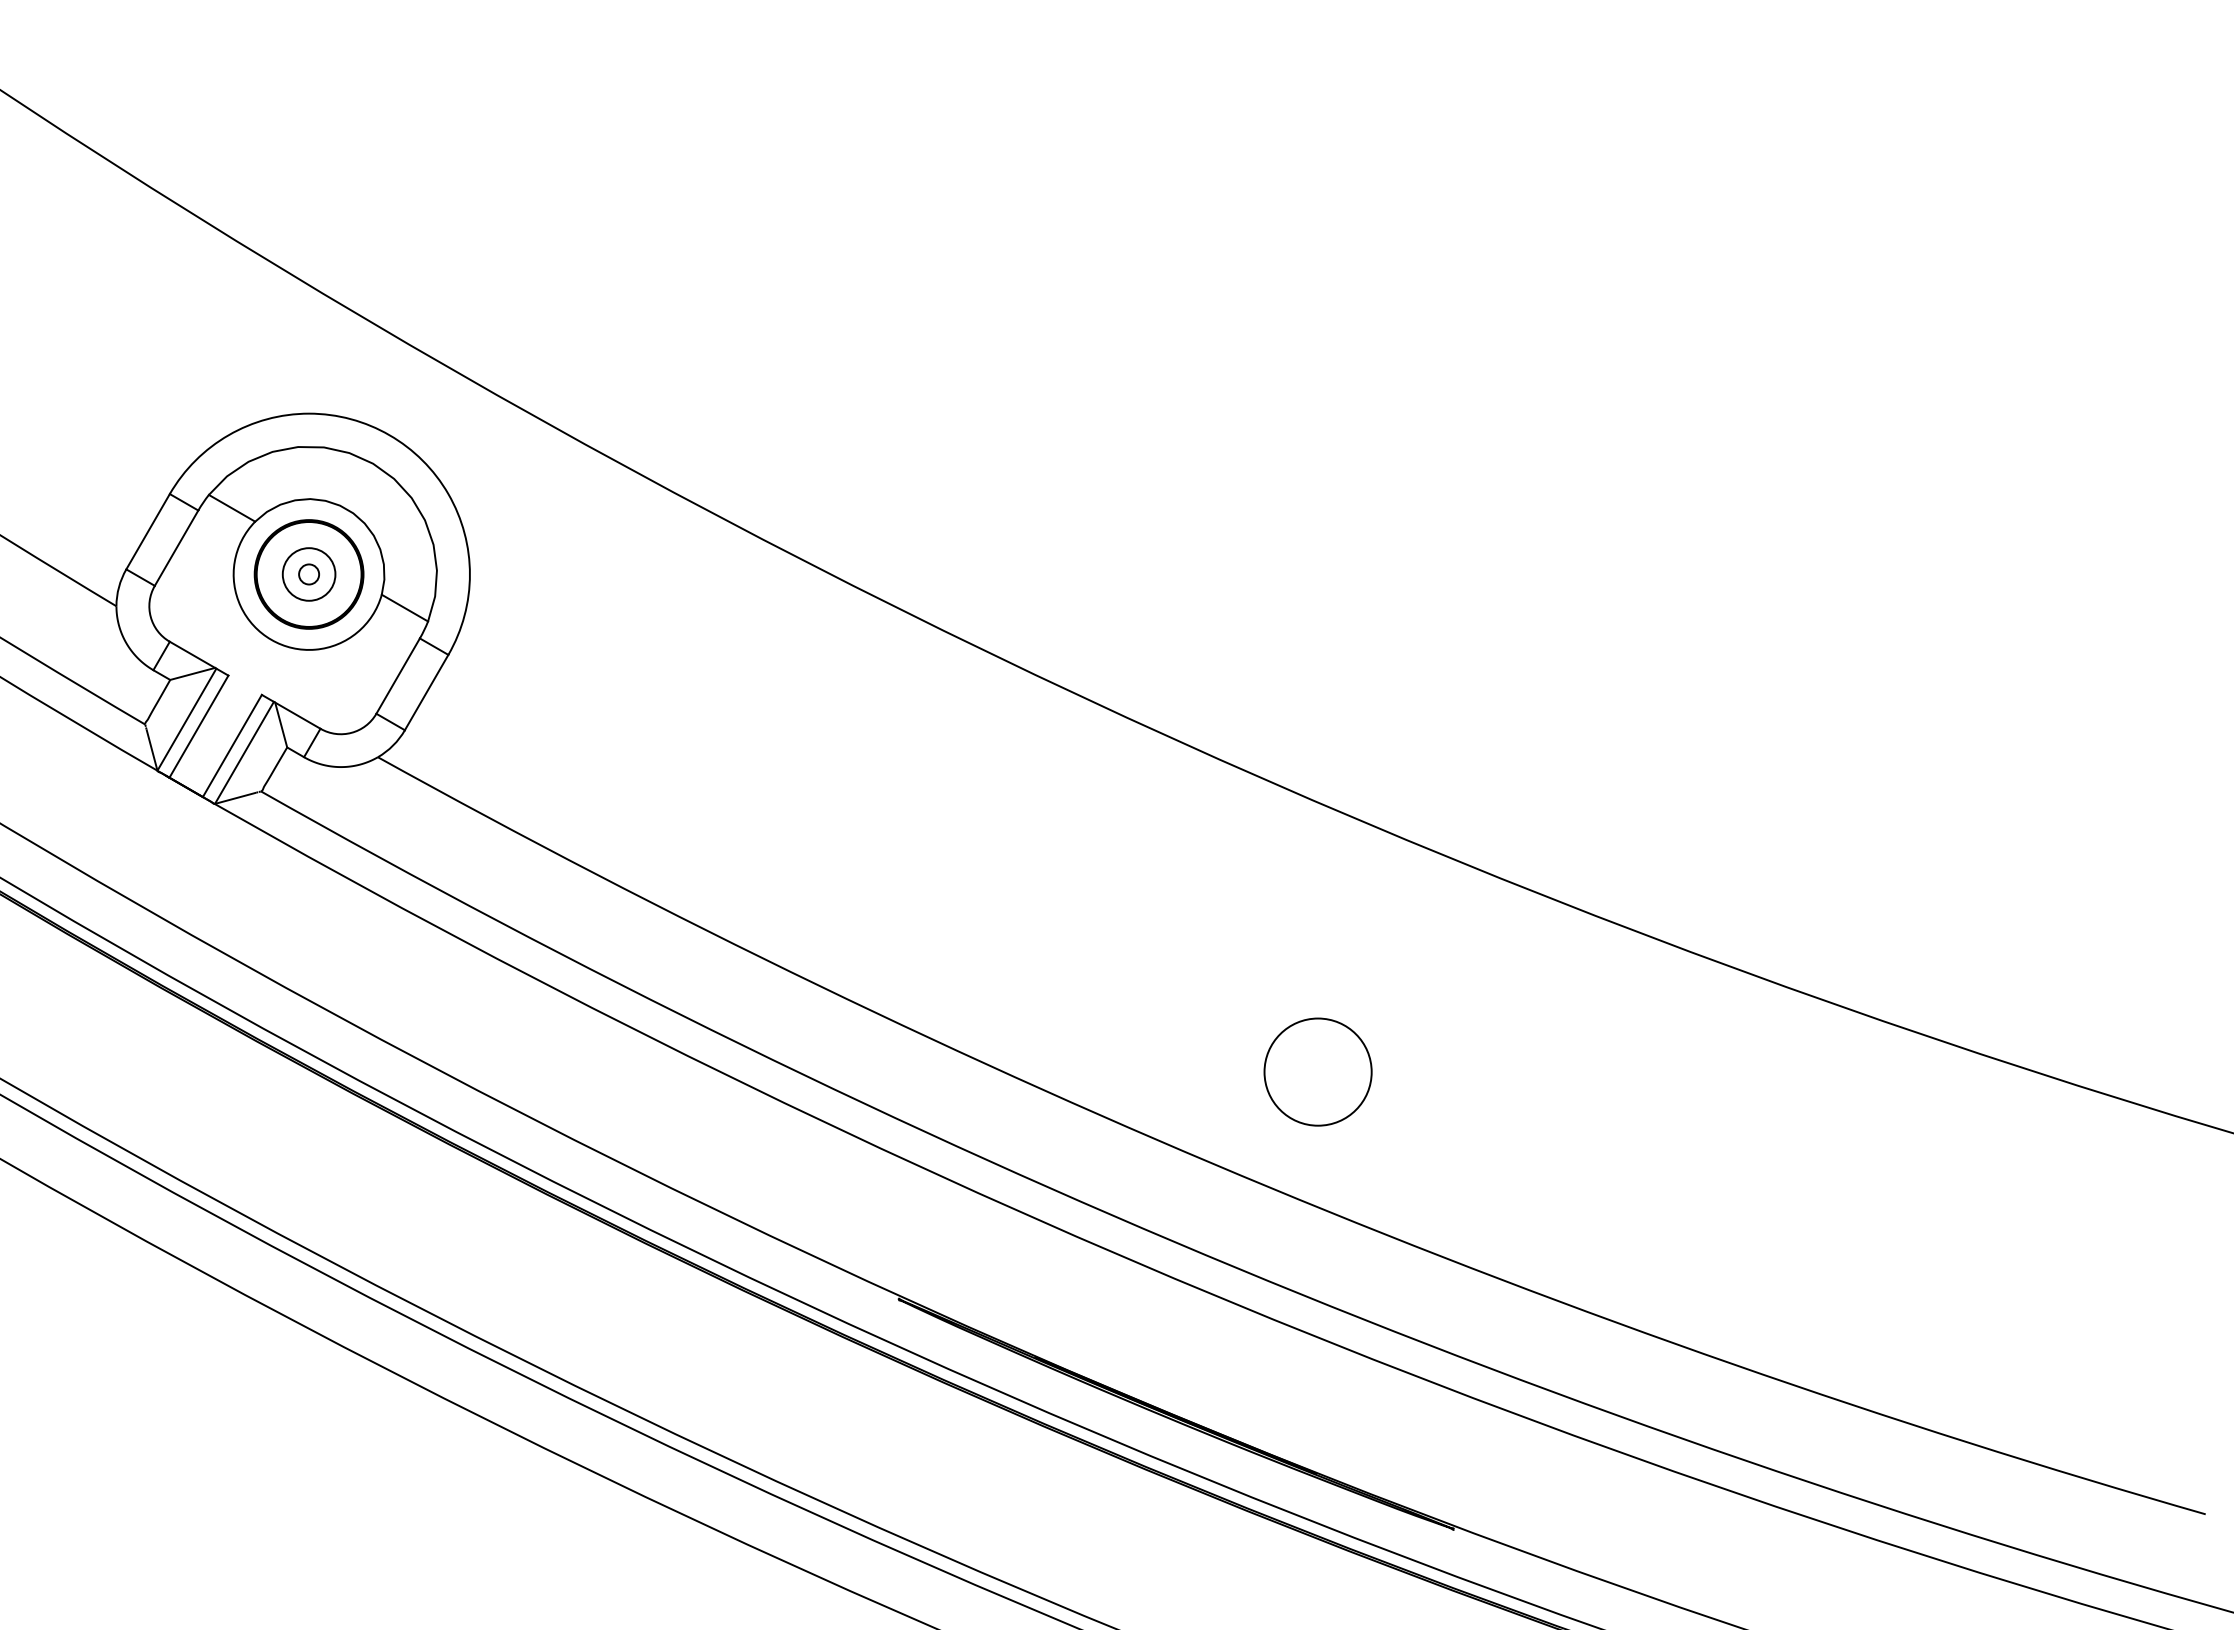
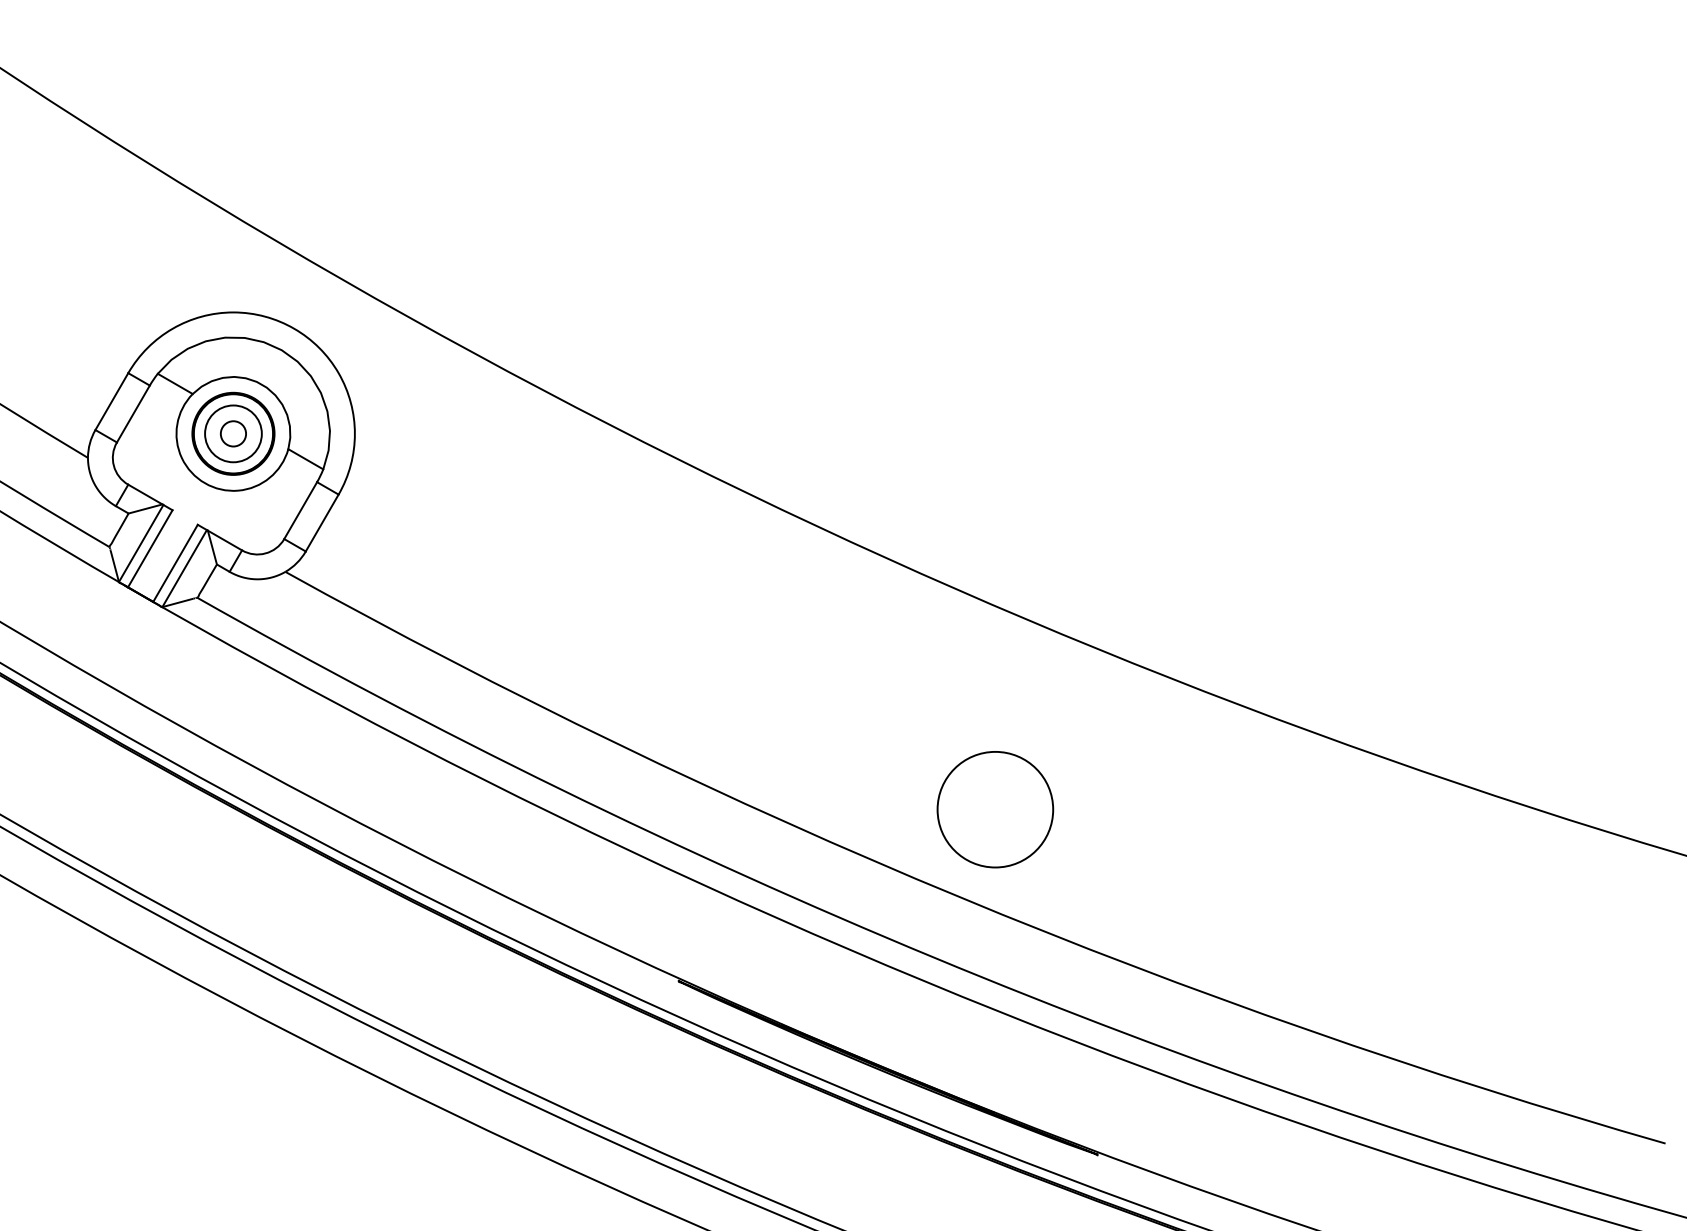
circle: (308, 574) -> (233, 433), size x1.43
circle: (308, 574) -> (233, 433), size x1.67
circle: (1317, 1071) -> (994, 809), size x1.43

